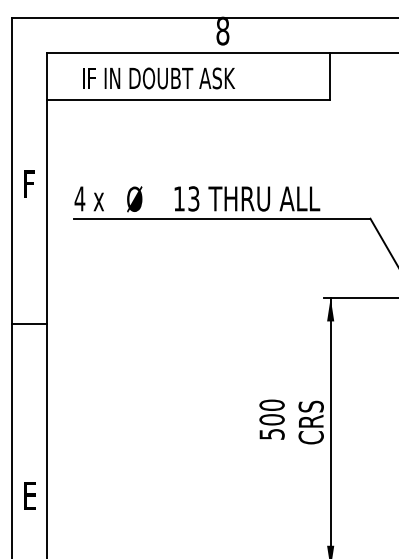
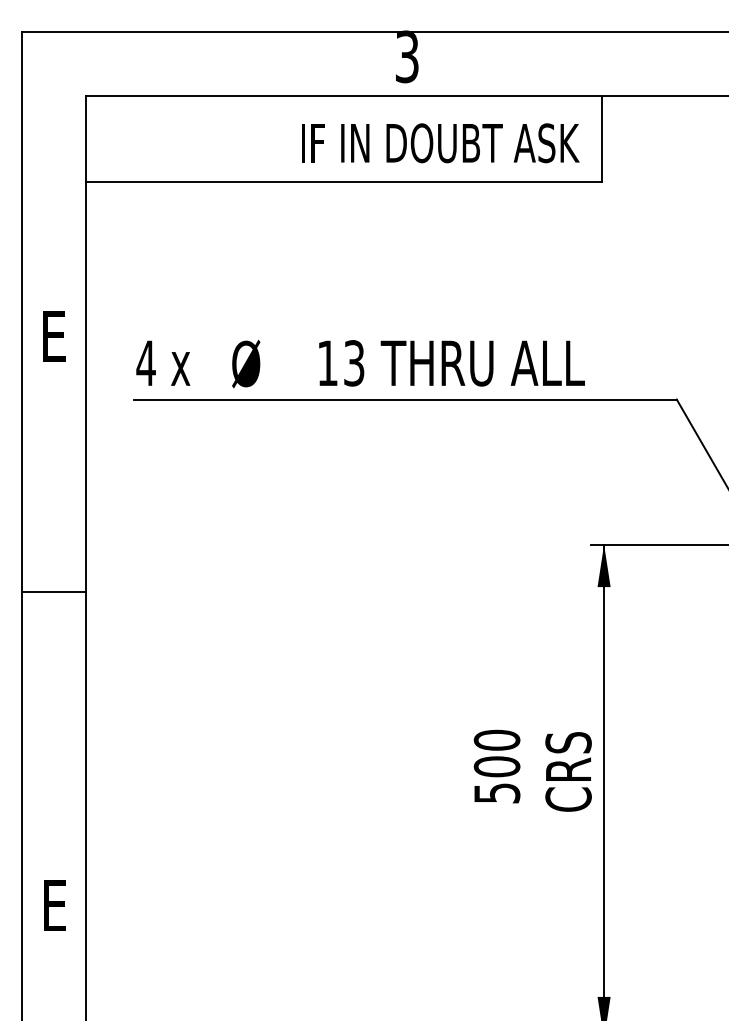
text: (222, 30) -> (406, 55), 8 -> 3
text: (159, 78) -> (441, 143), moved
text: (30, 183) -> (55, 335), F -> E

